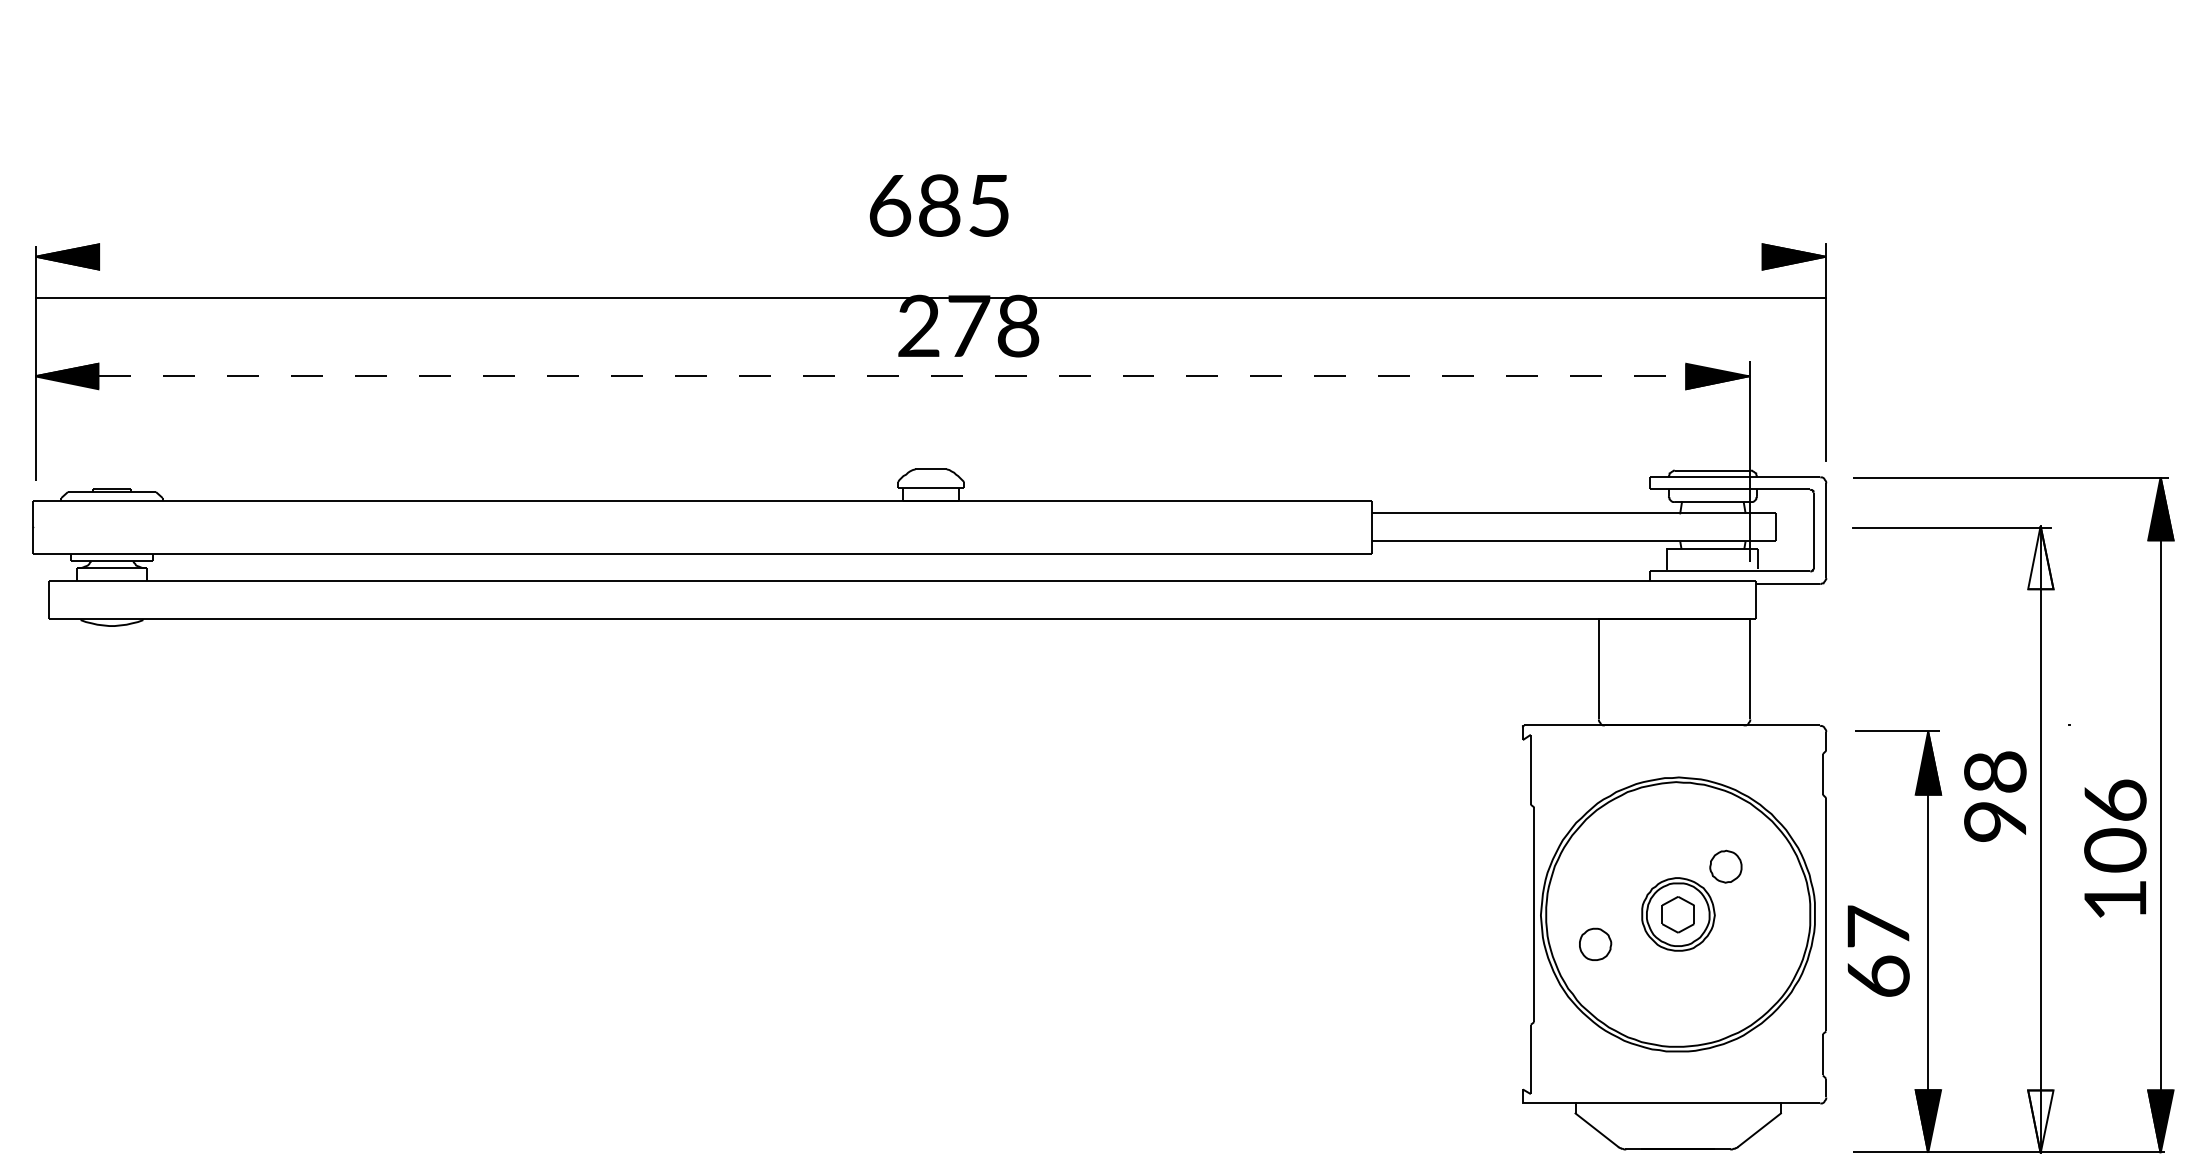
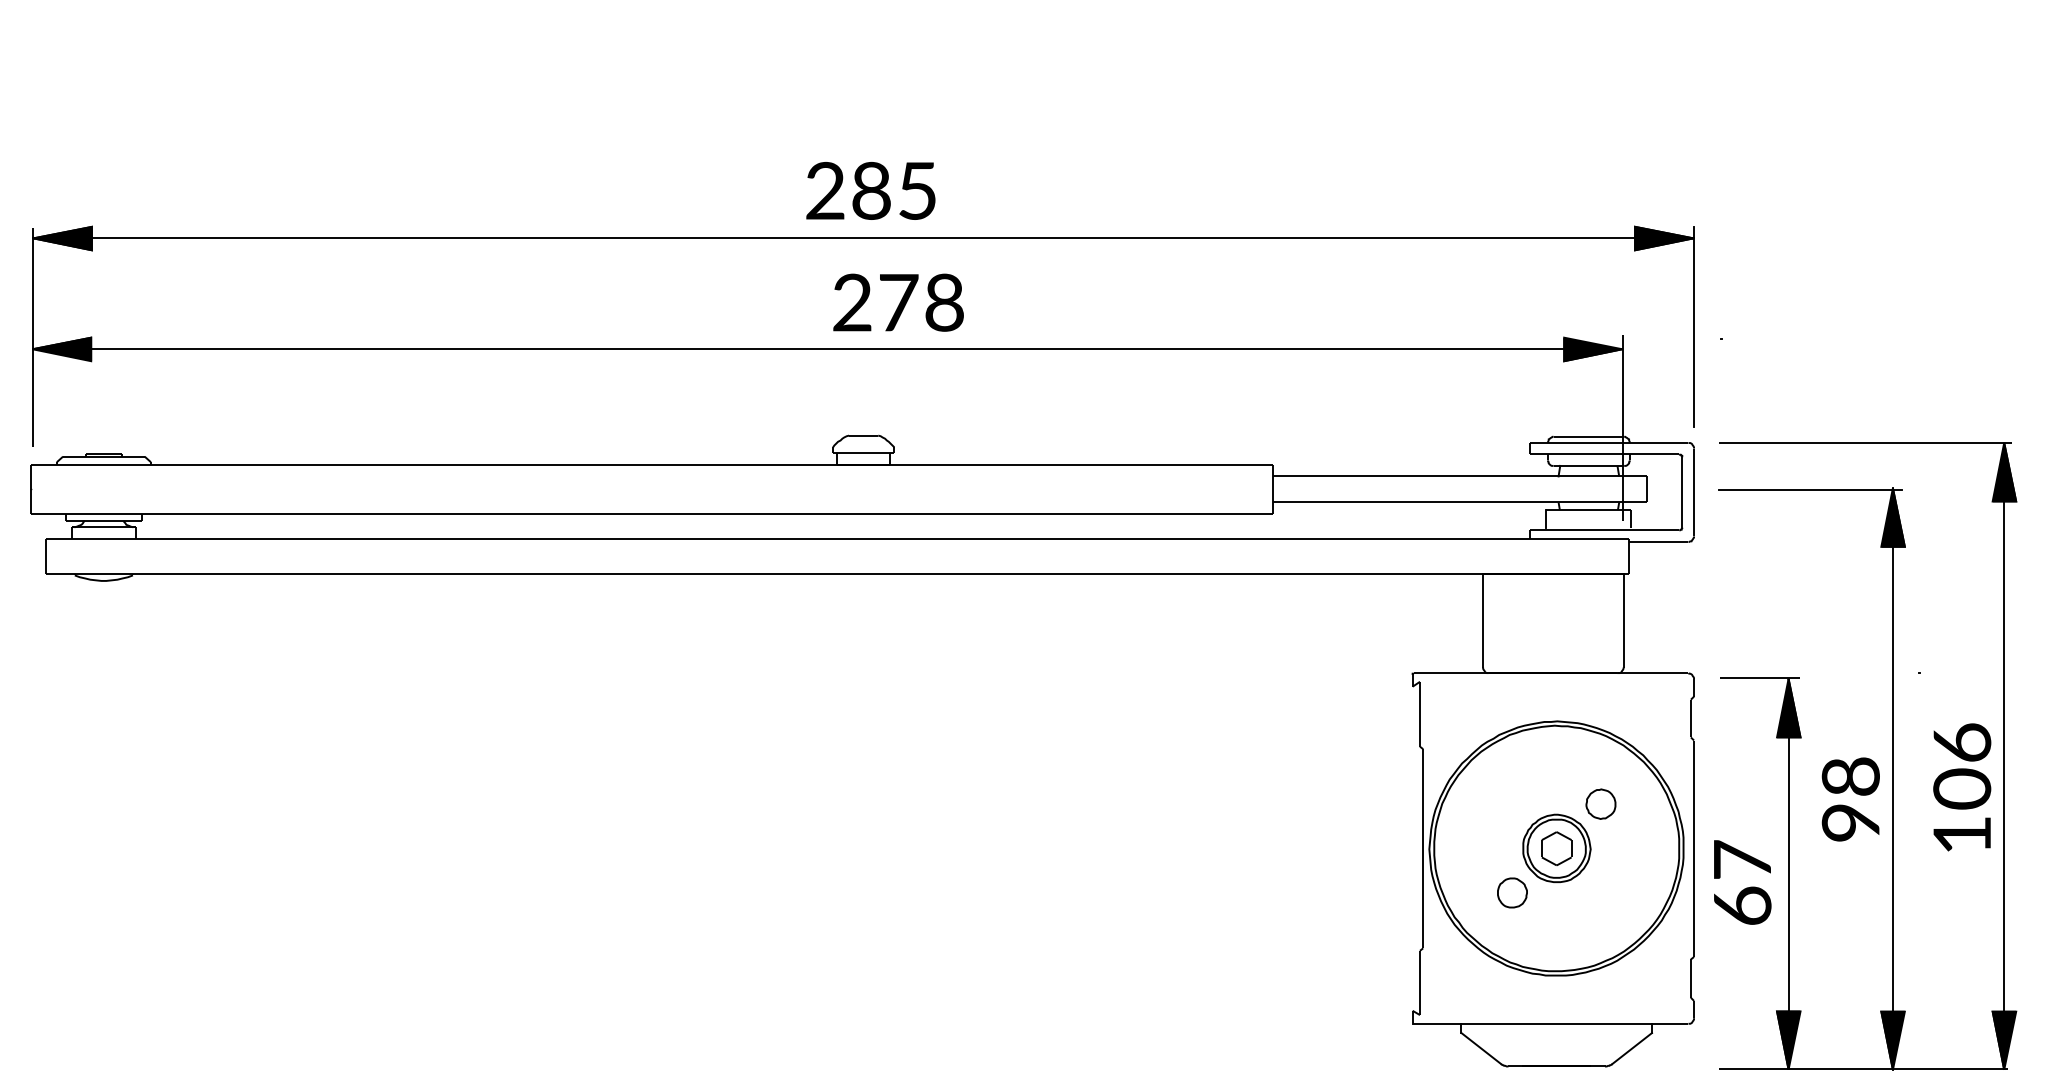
text: (890, 205) -> (826, 190), 685 -> 285
line: (930, 297) -> (863, 238), moved
line: (892, 376) -> (827, 349), dashed -> solid
fill: (2040, 557) -> (1892, 517), added
text: (1995, 796) -> (1851, 799), moved
part: (1595, 943) -> (1512, 892), moved
fill: (2040, 1121) -> (1892, 1040), added

